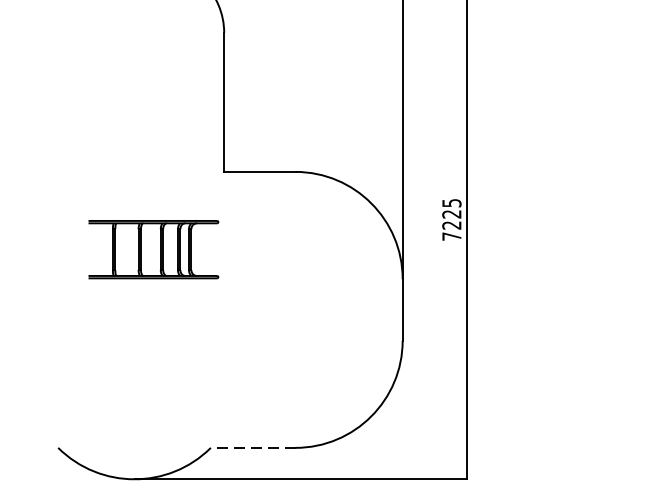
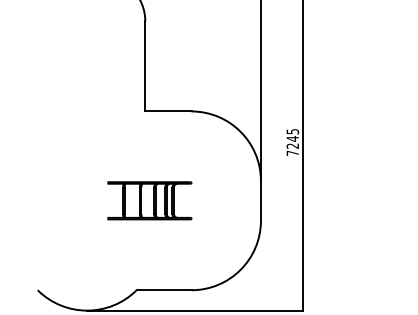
text: (451, 213) -> (292, 138), 7225 -> 7245
part: (153, 249) -> (149, 200), moved
line: (252, 448) -> (163, 290), dashed -> solid

